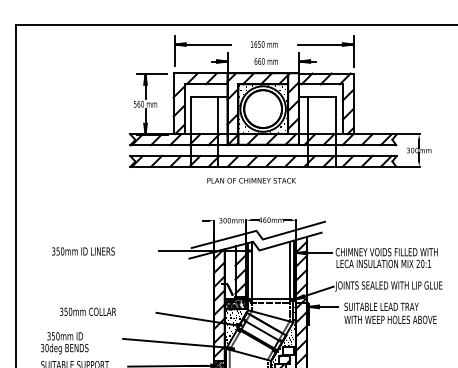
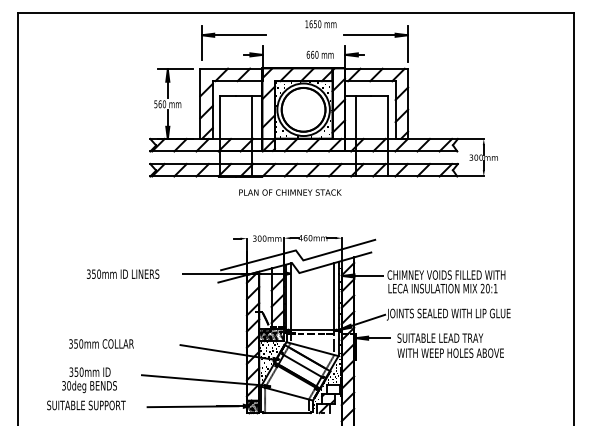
text: (263, 44) -> (320, 24), moved
text: (265, 61) -> (319, 54), moved
text: (83, 250) -> (123, 273), moved
text: (64, 343) -> (89, 380), moved

